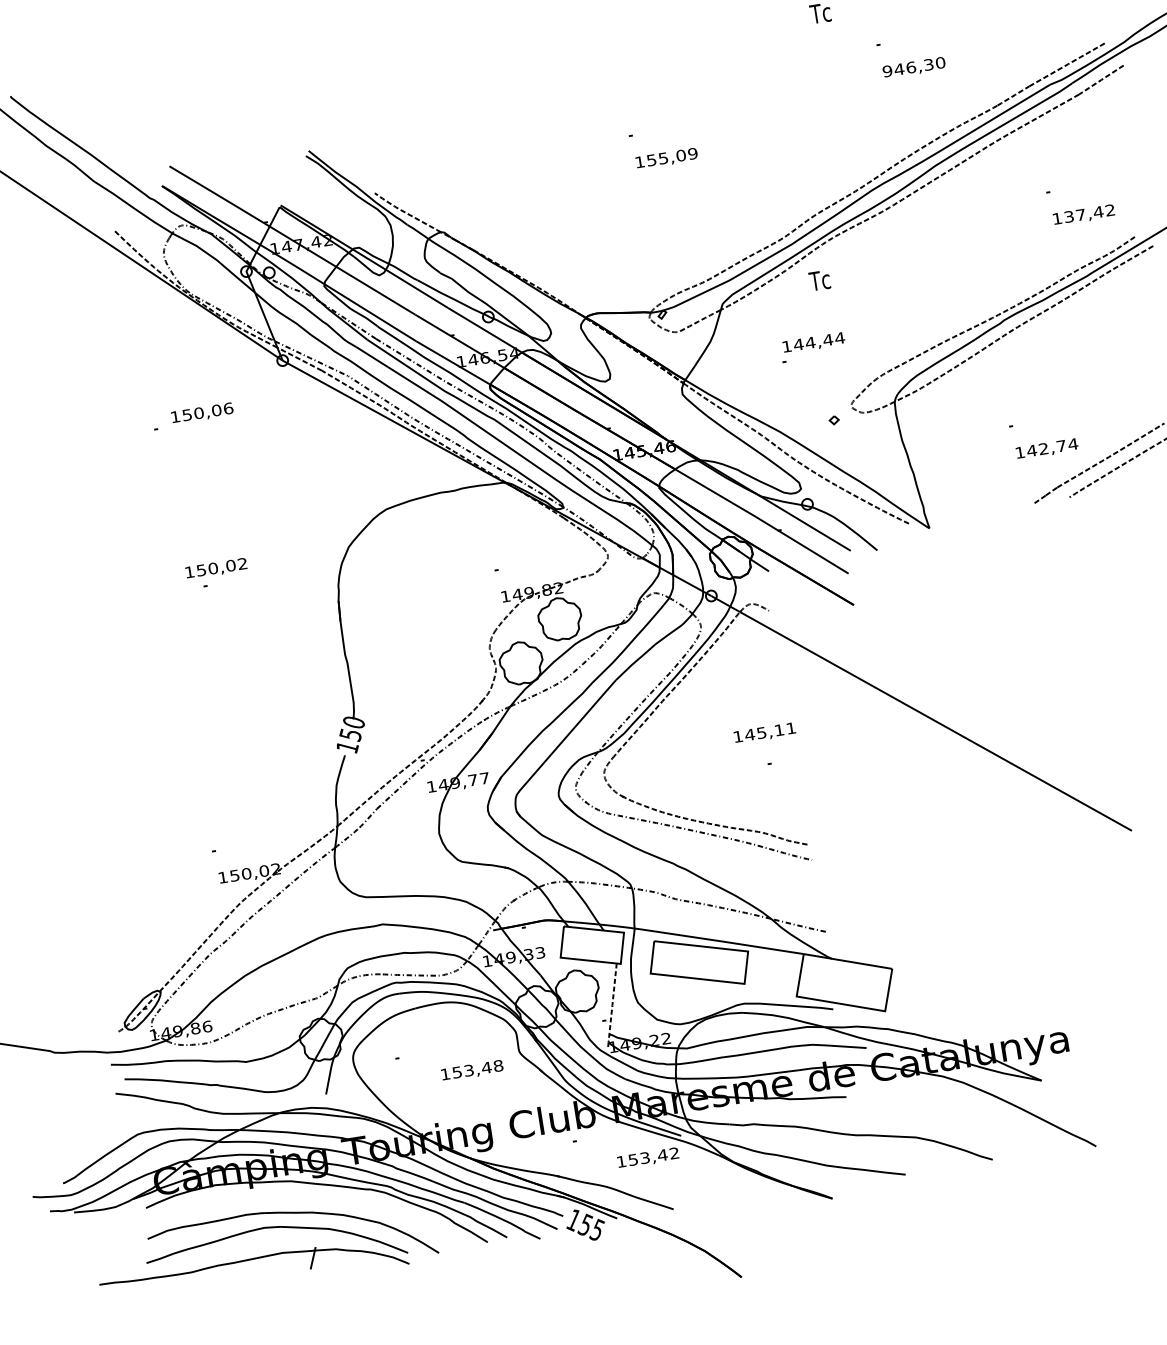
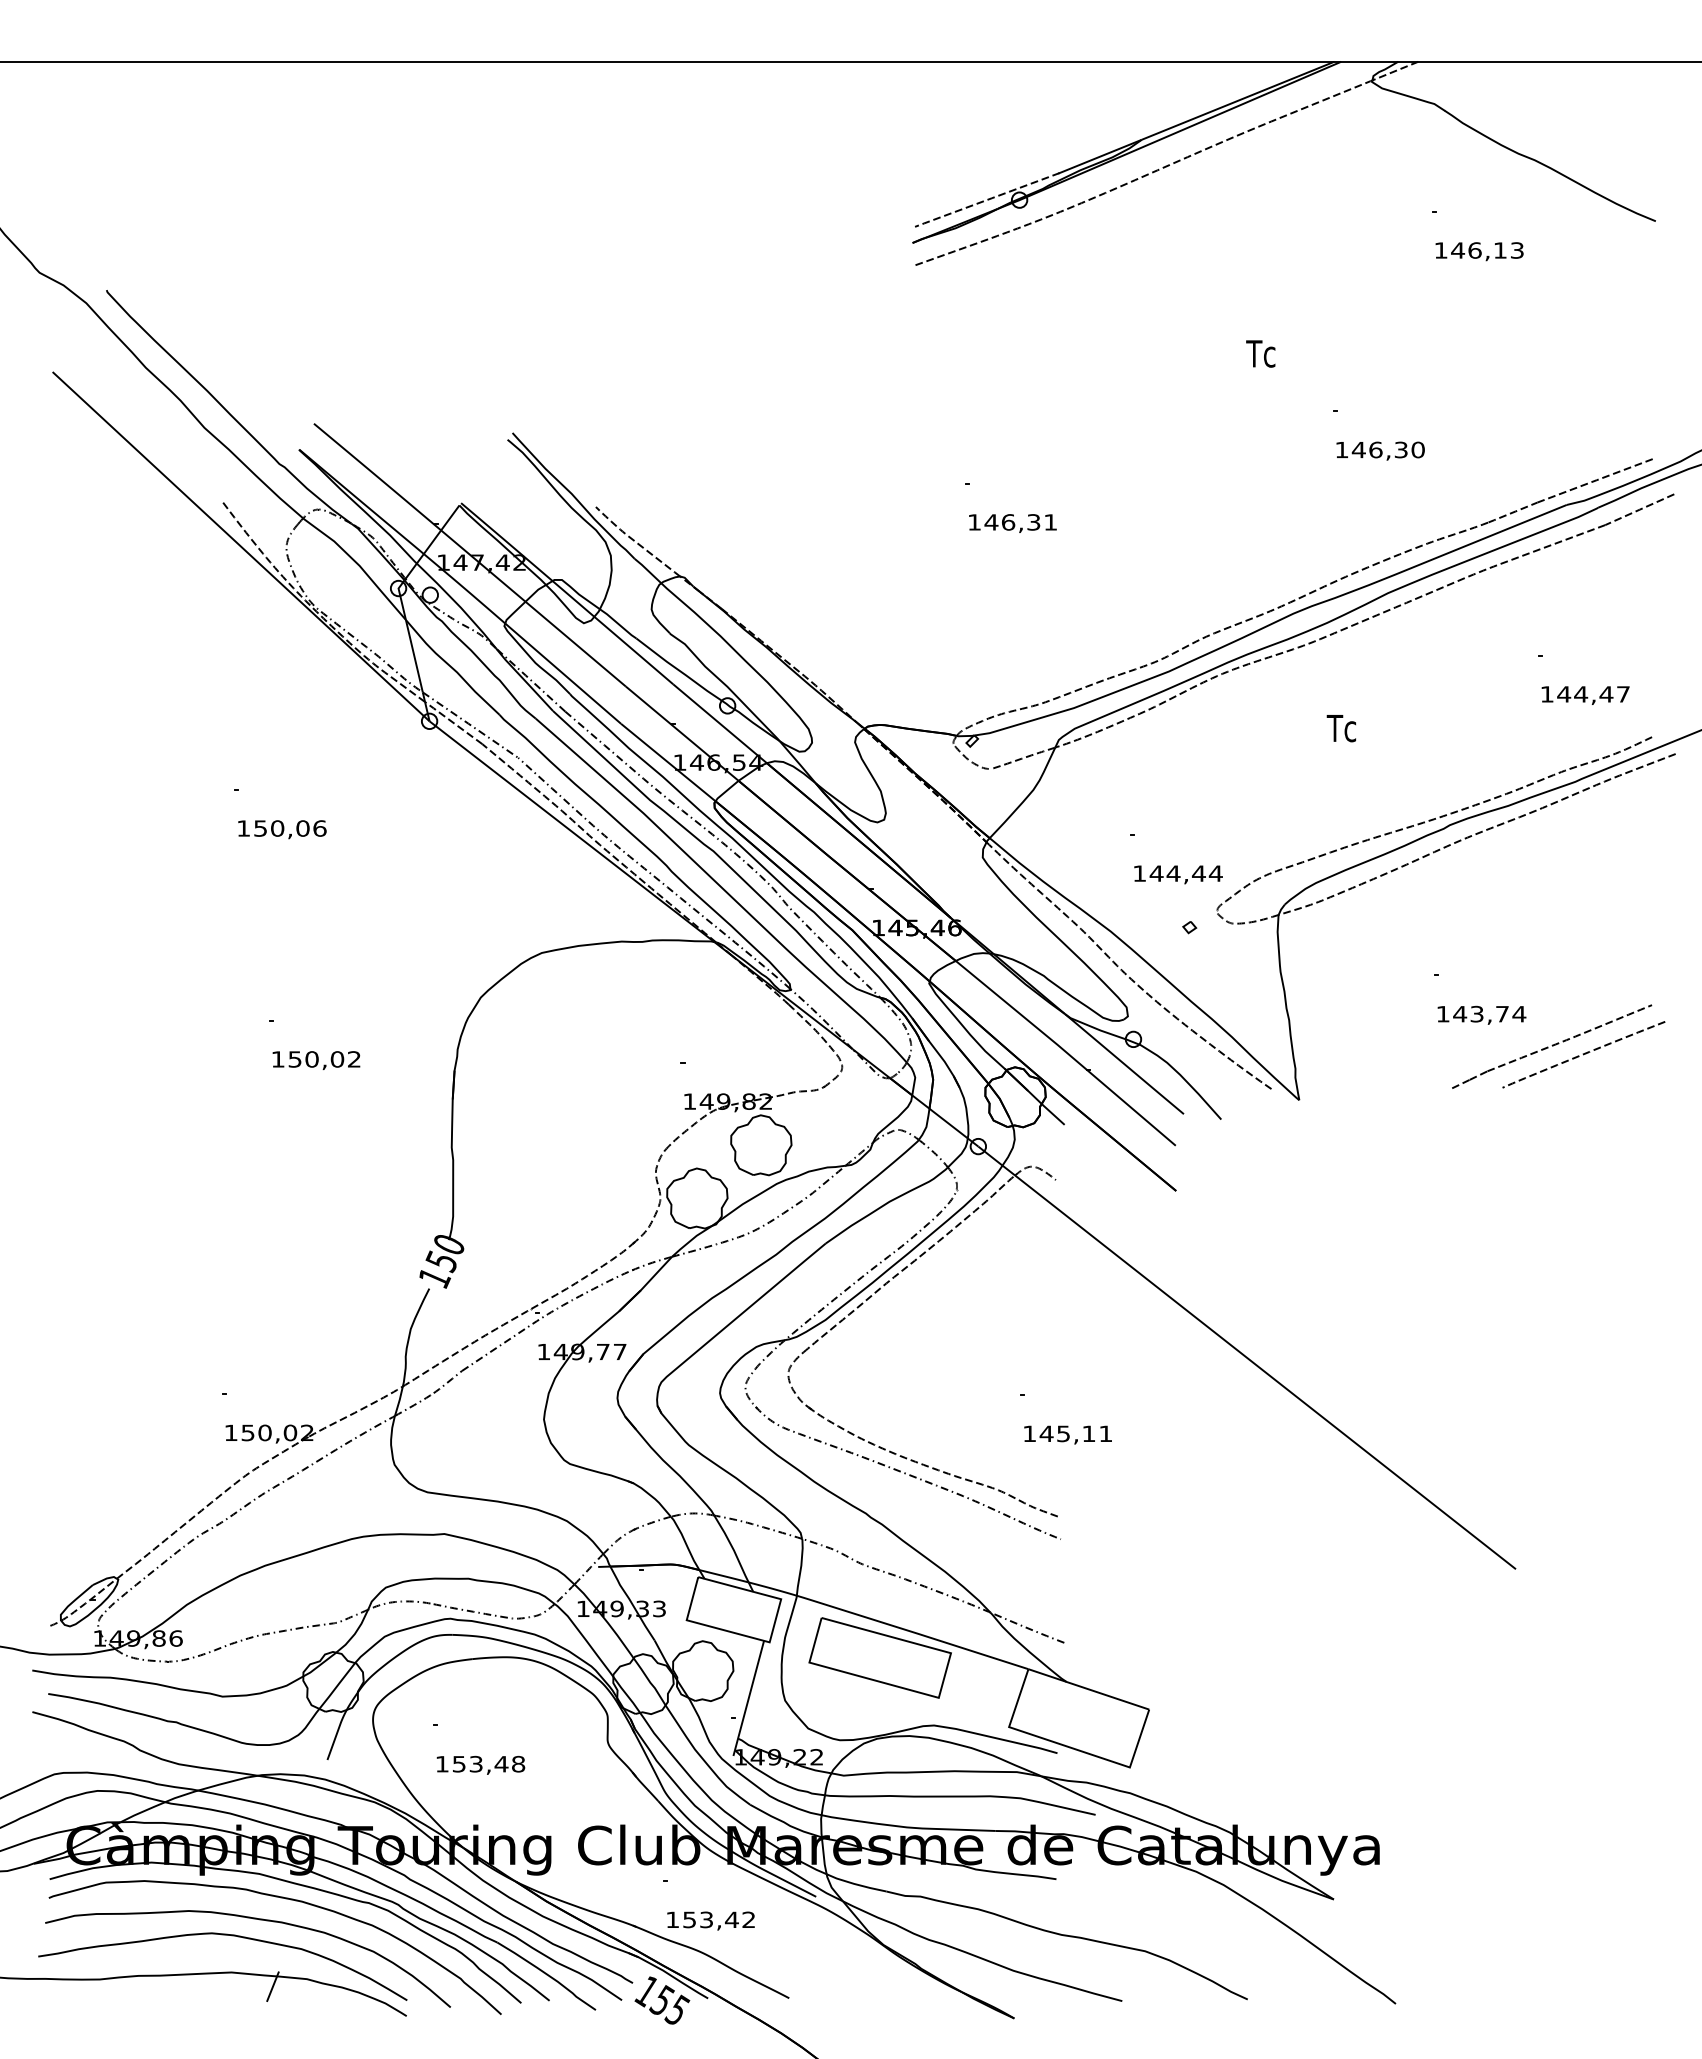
text: (887, 71) -> (1341, 449), 946,30 -> 146,30
text: (671, 157) -> (1020, 522), 155,09 -> 146,31
text: (1089, 213) -> (1593, 694), 137,42 -> 144,47
text: (819, 280) -> (1340, 728), moved
text: (814, 342) -> (1178, 874), moved
text: (202, 413) -> (282, 829), moved
text: (1043, 449) -> (1476, 1014), 142,74 -> 143,74
text: (216, 568) -> (316, 1060), moved
text: (764, 733) -> (1067, 1434), moved
line: (612, 1003) -> (749, 1696), dashed -> solid
text: (472, 1070) -> (480, 1764), moved
text: (647, 1158) -> (710, 1920), moved
curve: (312, 1196) -> (285, 1899), added

